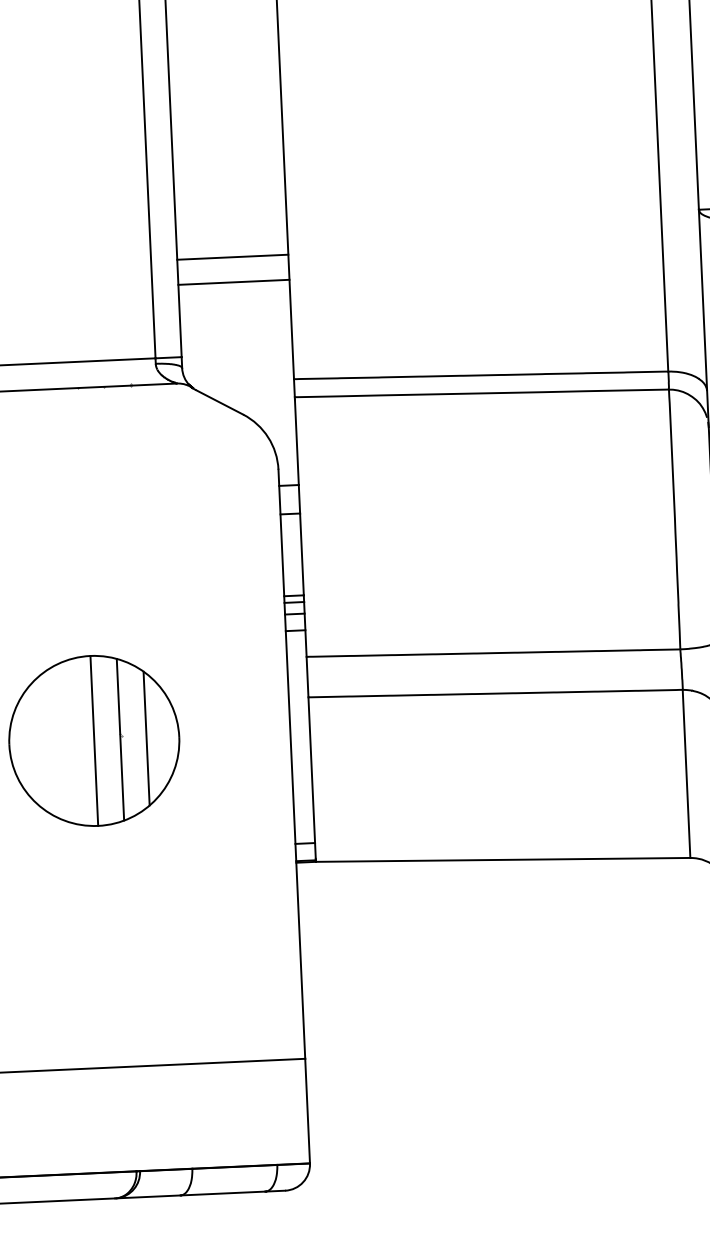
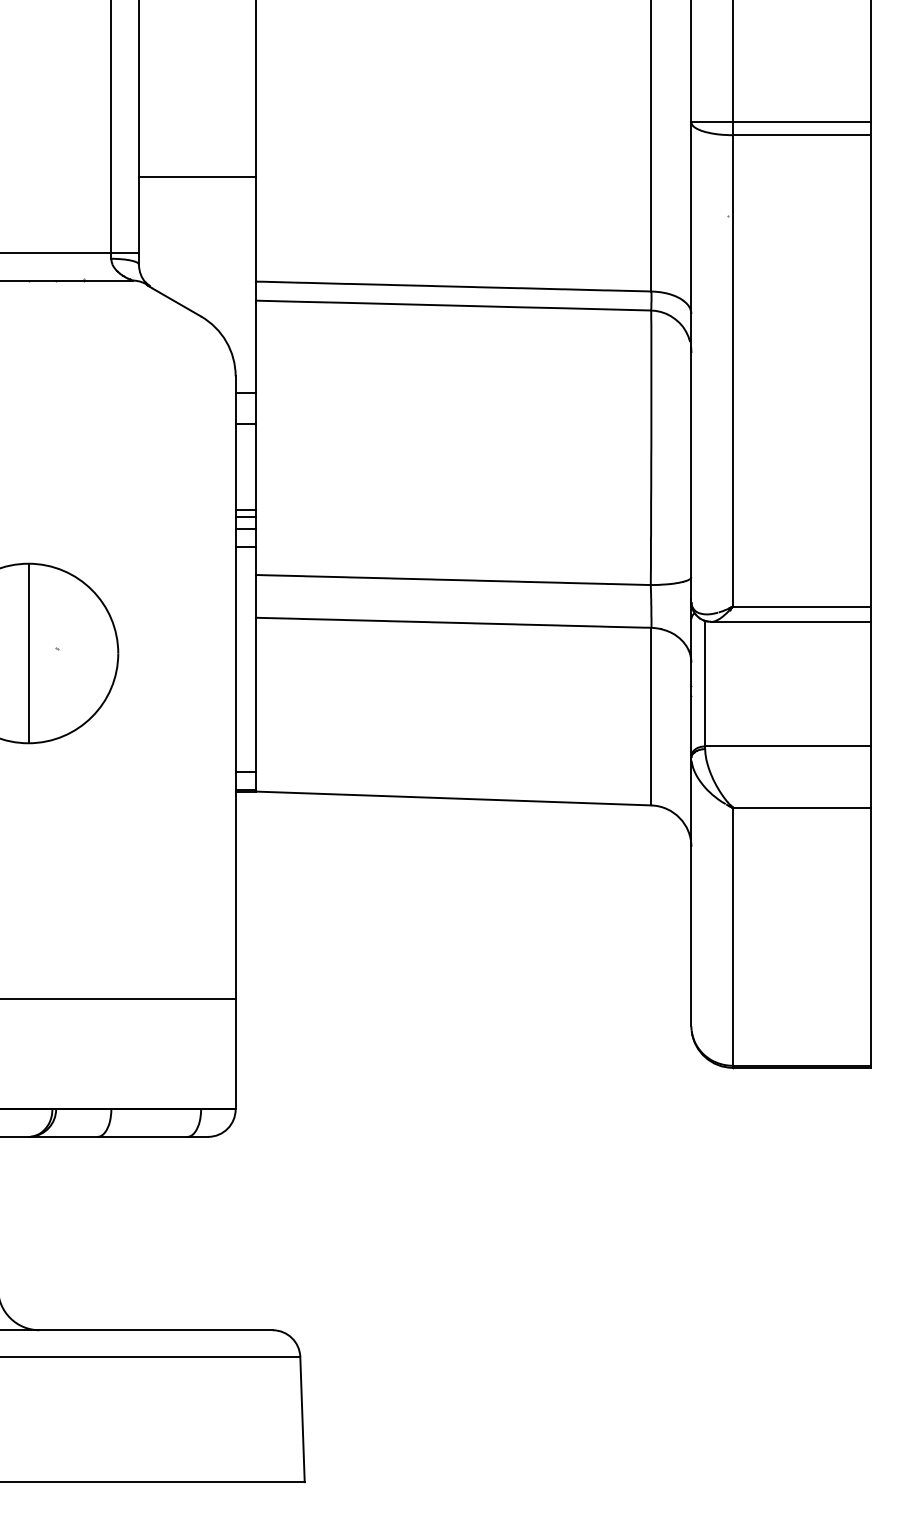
line: (232, 257) -> (197, 150), removed
line: (146, 738) -> (83, 653), removed
line: (120, 739) -> (56, 653), removed

